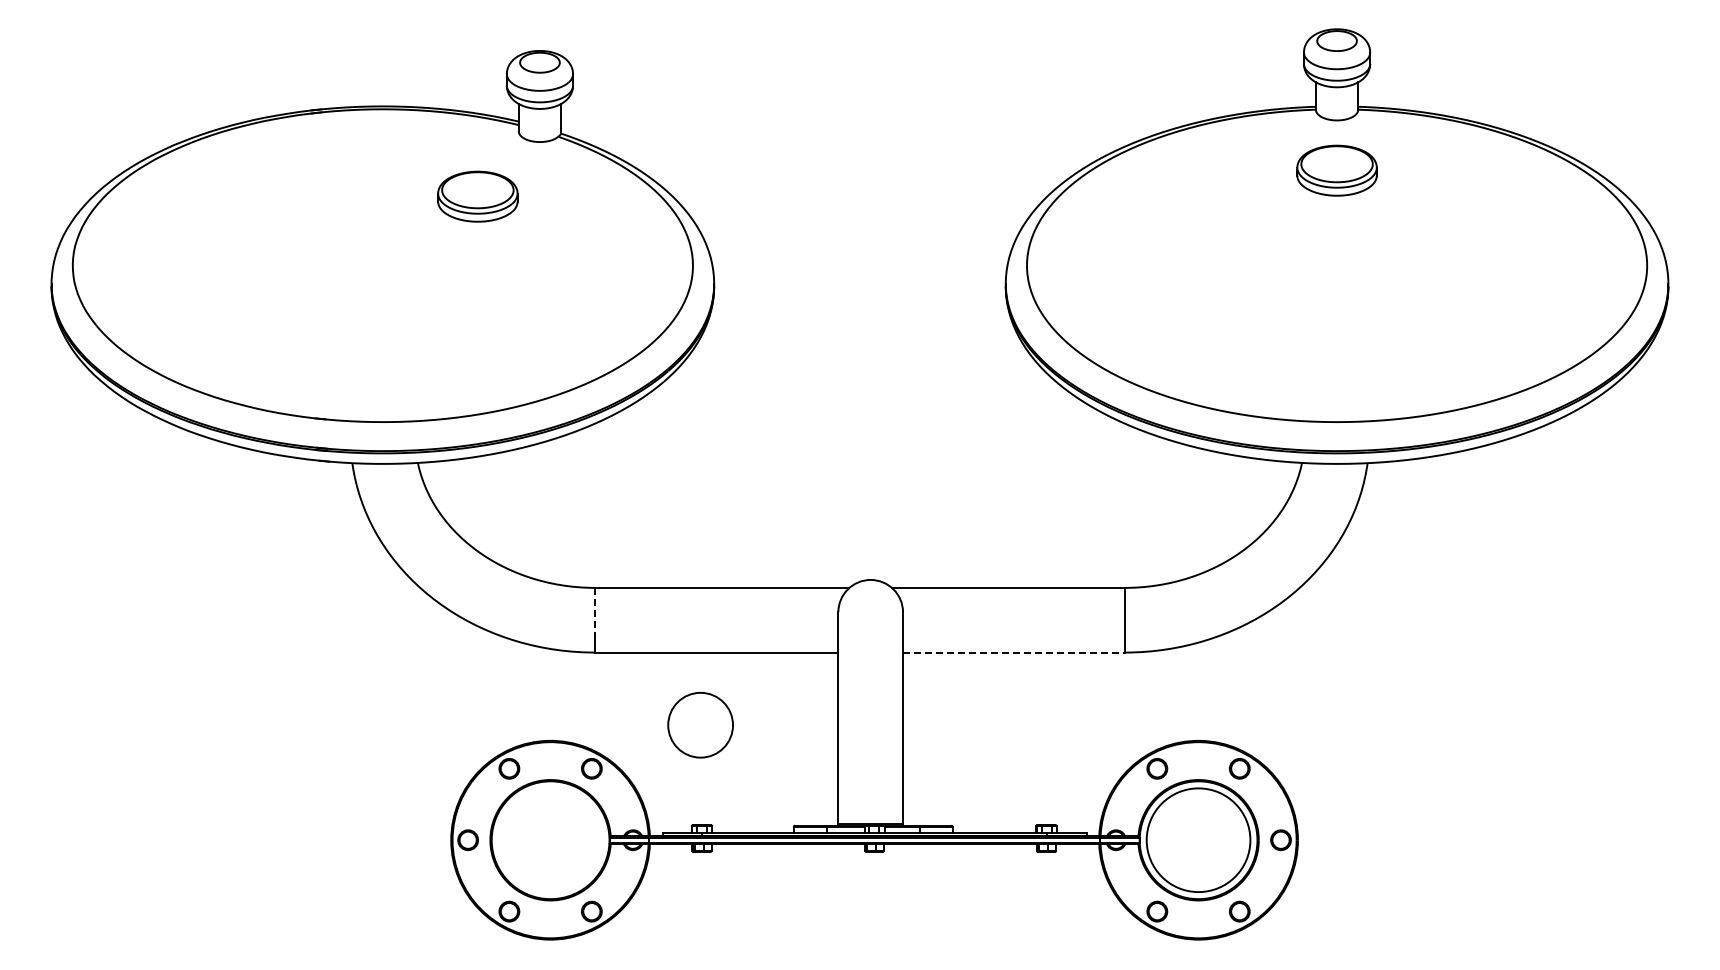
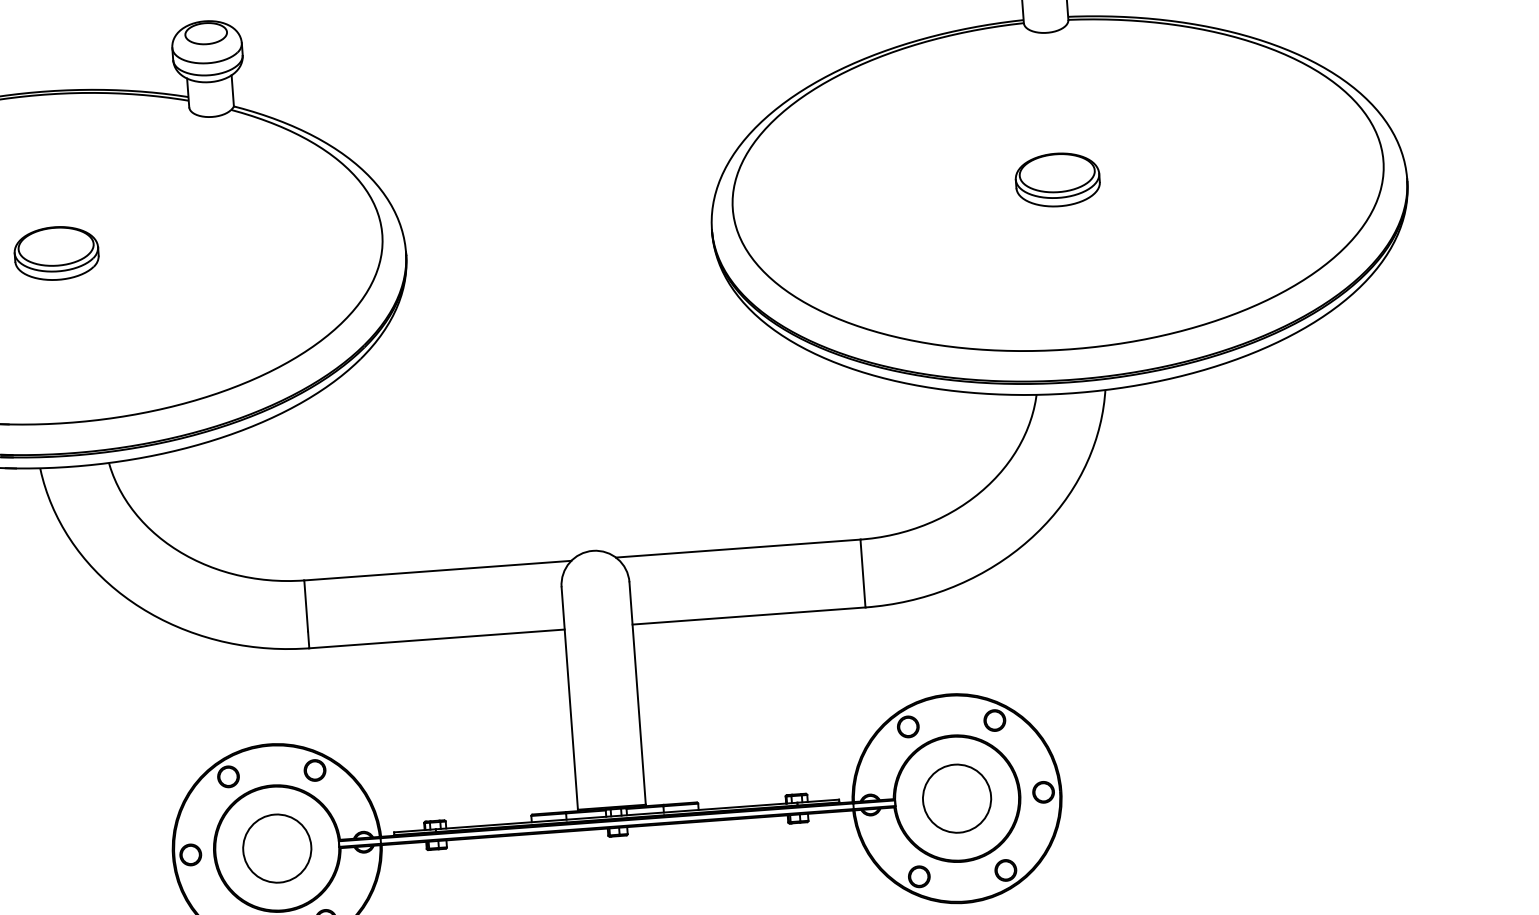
part: (1336, 170) -> (1057, 179), moved
part: (477, 196) -> (56, 253), moved
line: (594, 612) -> (305, 606), dashed -> solid
line: (1014, 652) -> (749, 615), dashed -> solid
circle: (700, 725) -> (277, 848), moved
circle: (1198, 839) -> (956, 797), size x0.62

